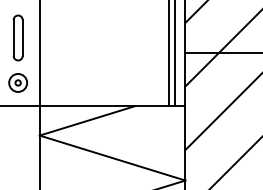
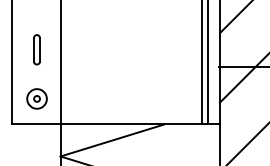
part: (17, 37) -> (36, 49), size x0.6

